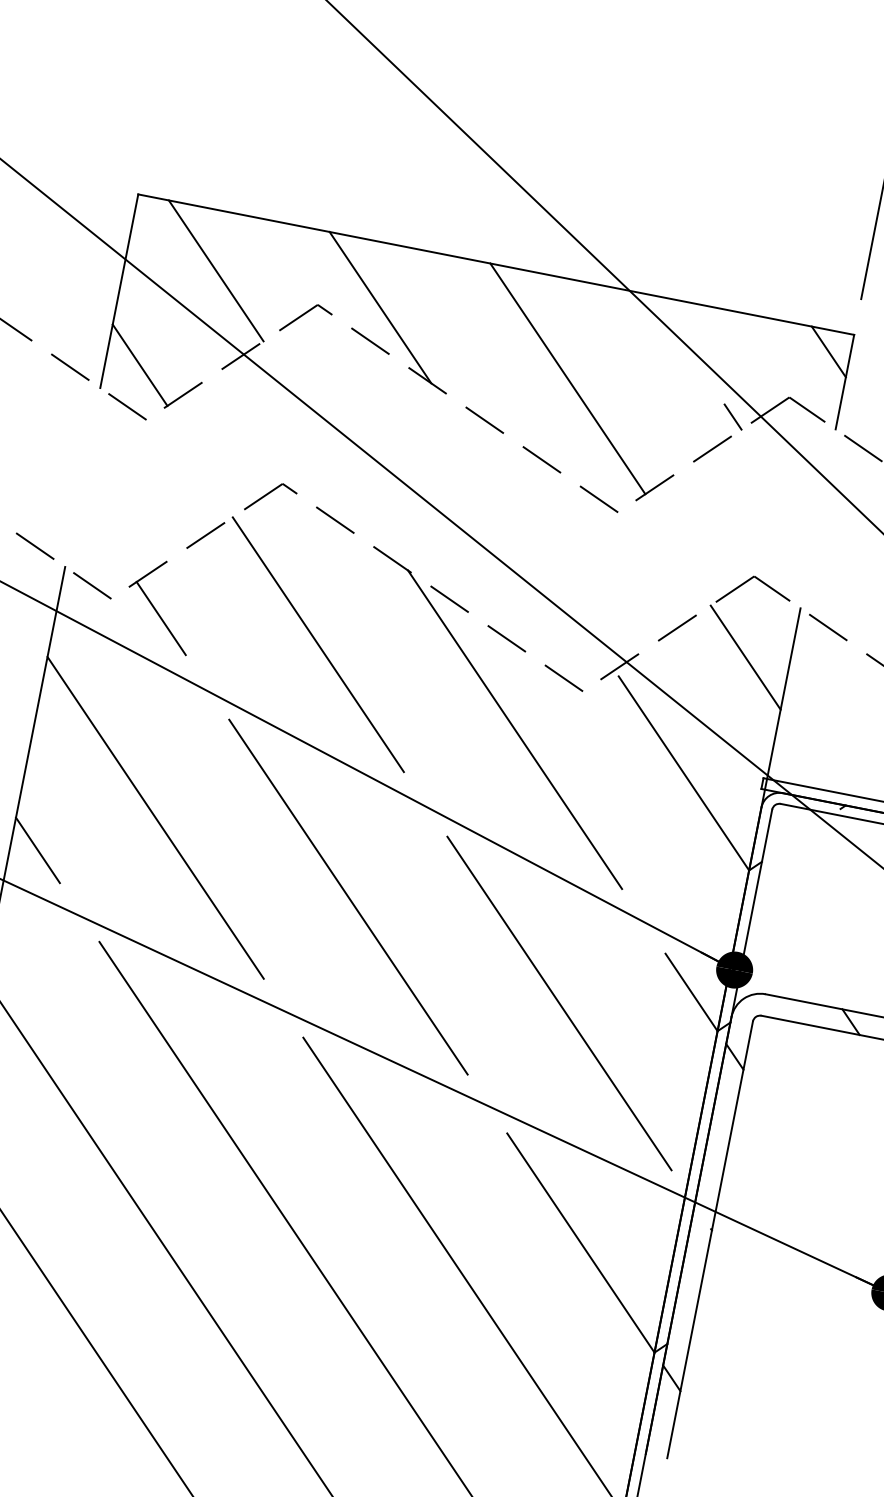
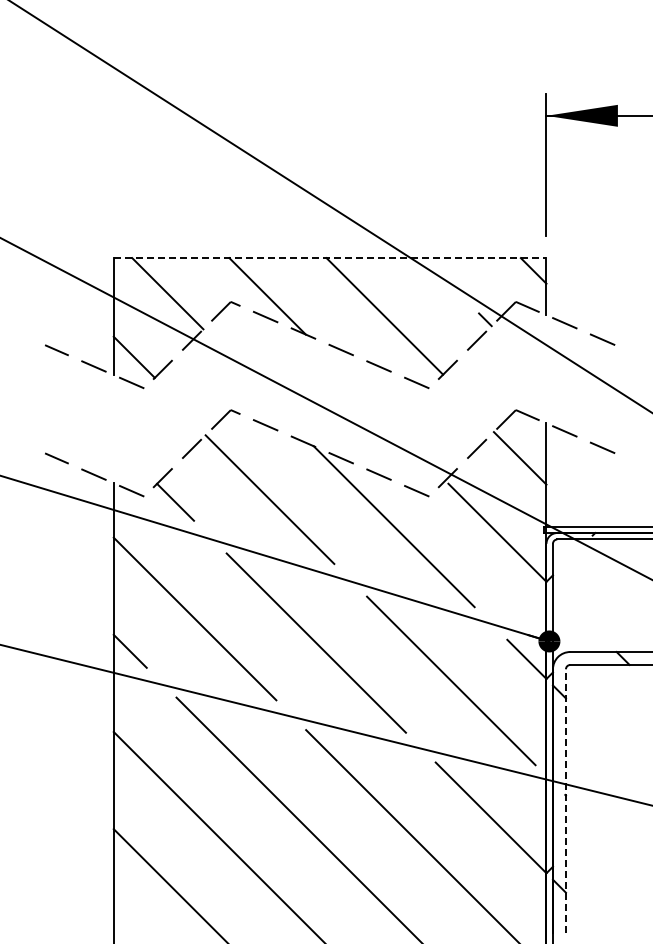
line: (496, 265) -> (330, 258), solid -> dashed
line: (709, 1240) -> (565, 801), solid -> dashed

